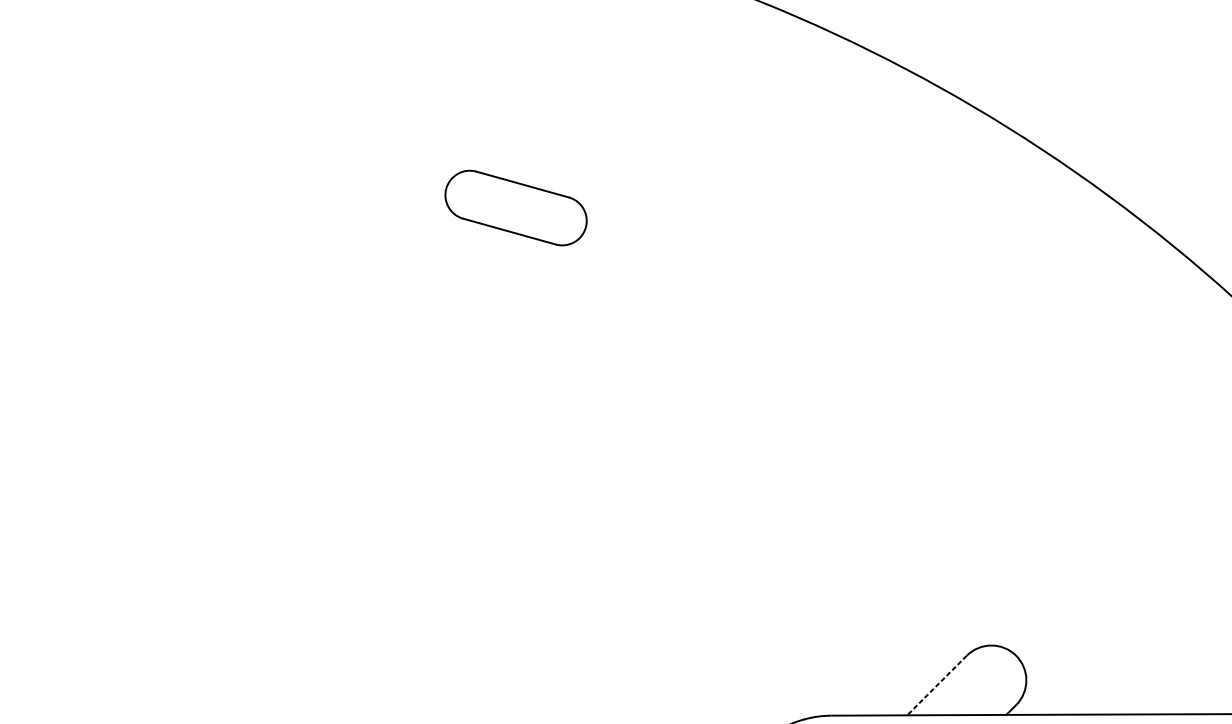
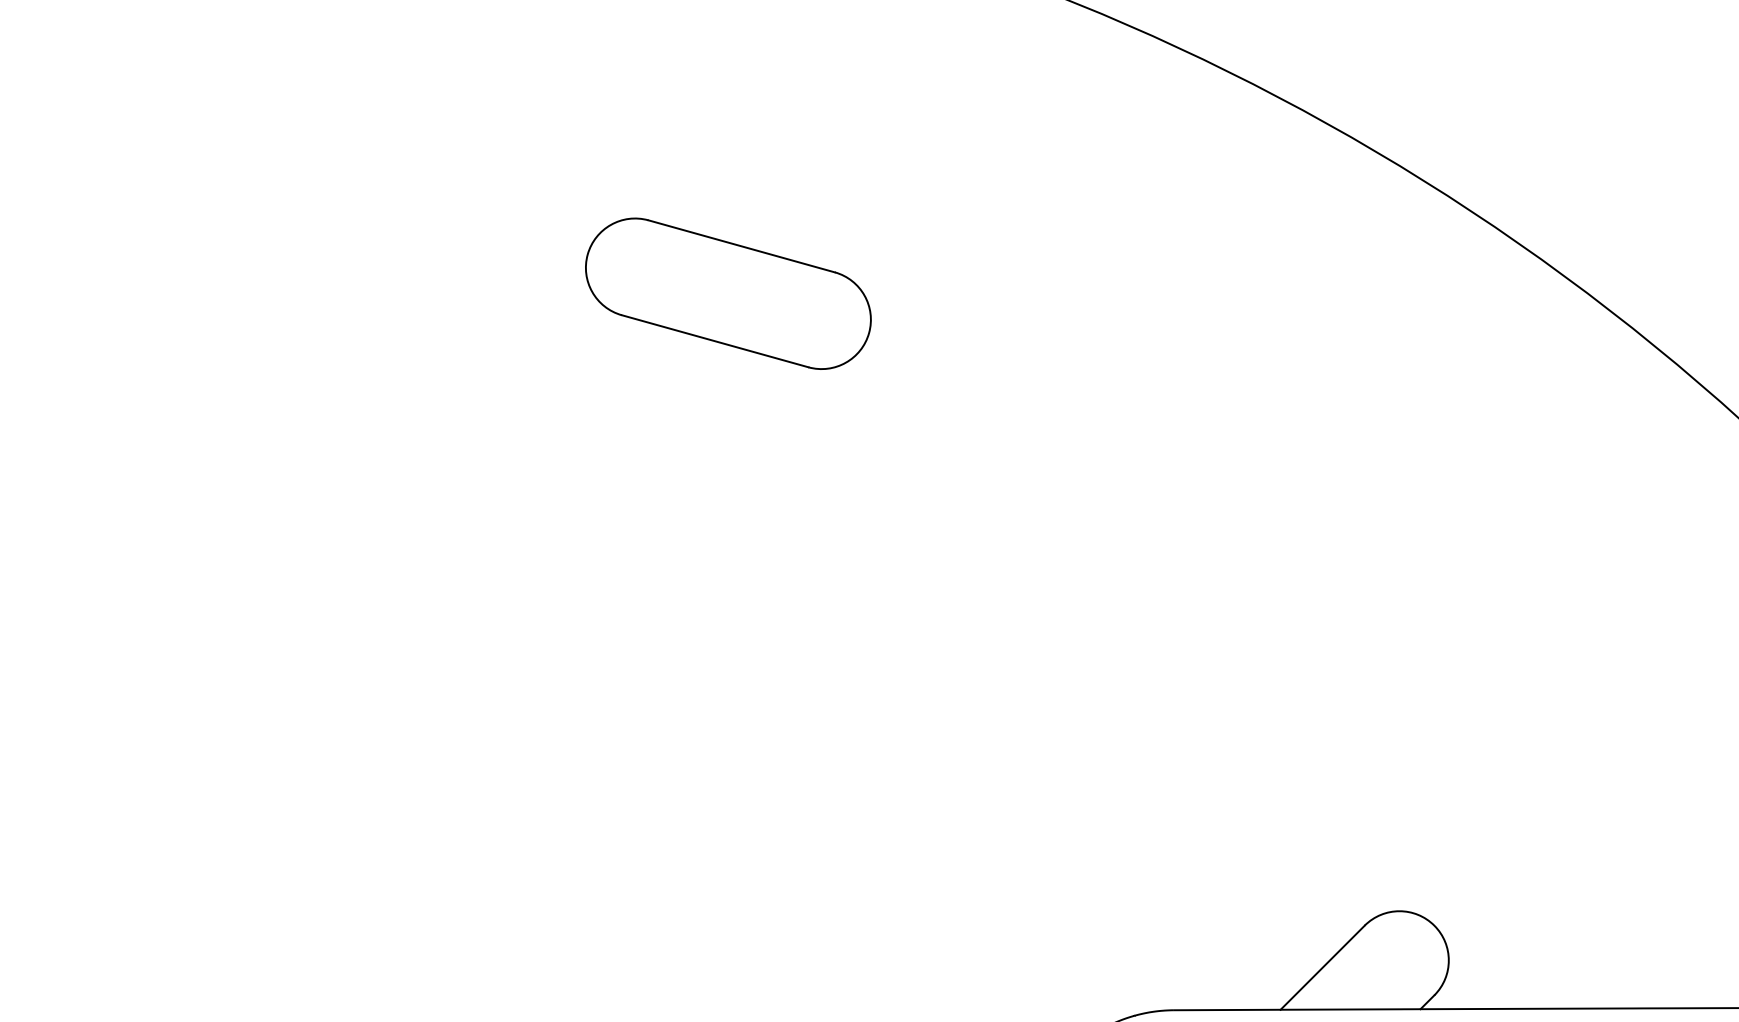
part: (516, 207) -> (728, 293), size x1.43
line: (936, 686) -> (1322, 968), dashed -> solid

